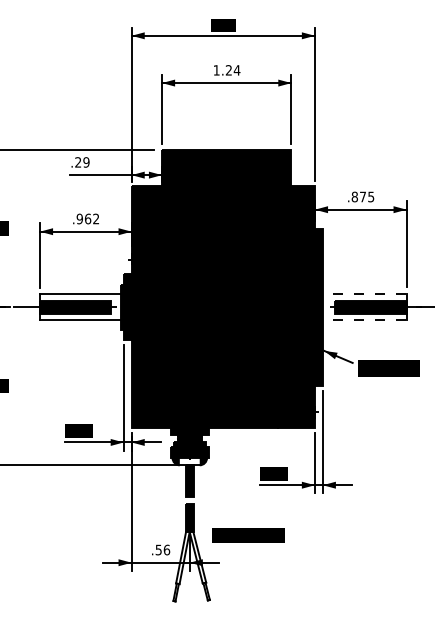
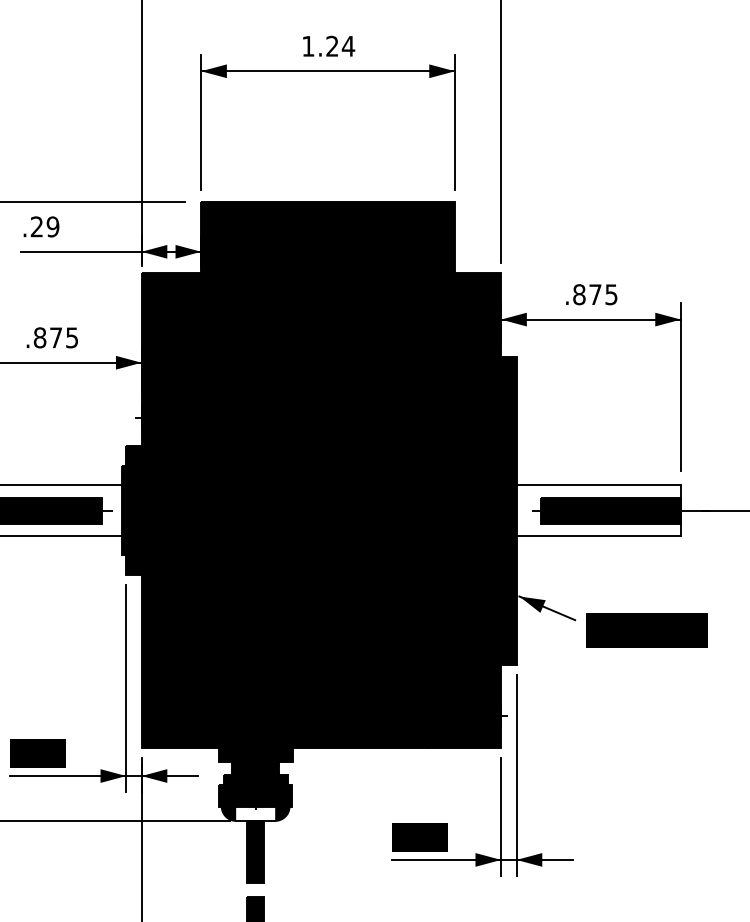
text: (87, 218) -> (55, 336), .962 -> .875
line: (364, 294) -> (598, 485), dashed -> solid
line: (364, 320) -> (598, 536), dashed -> solid

